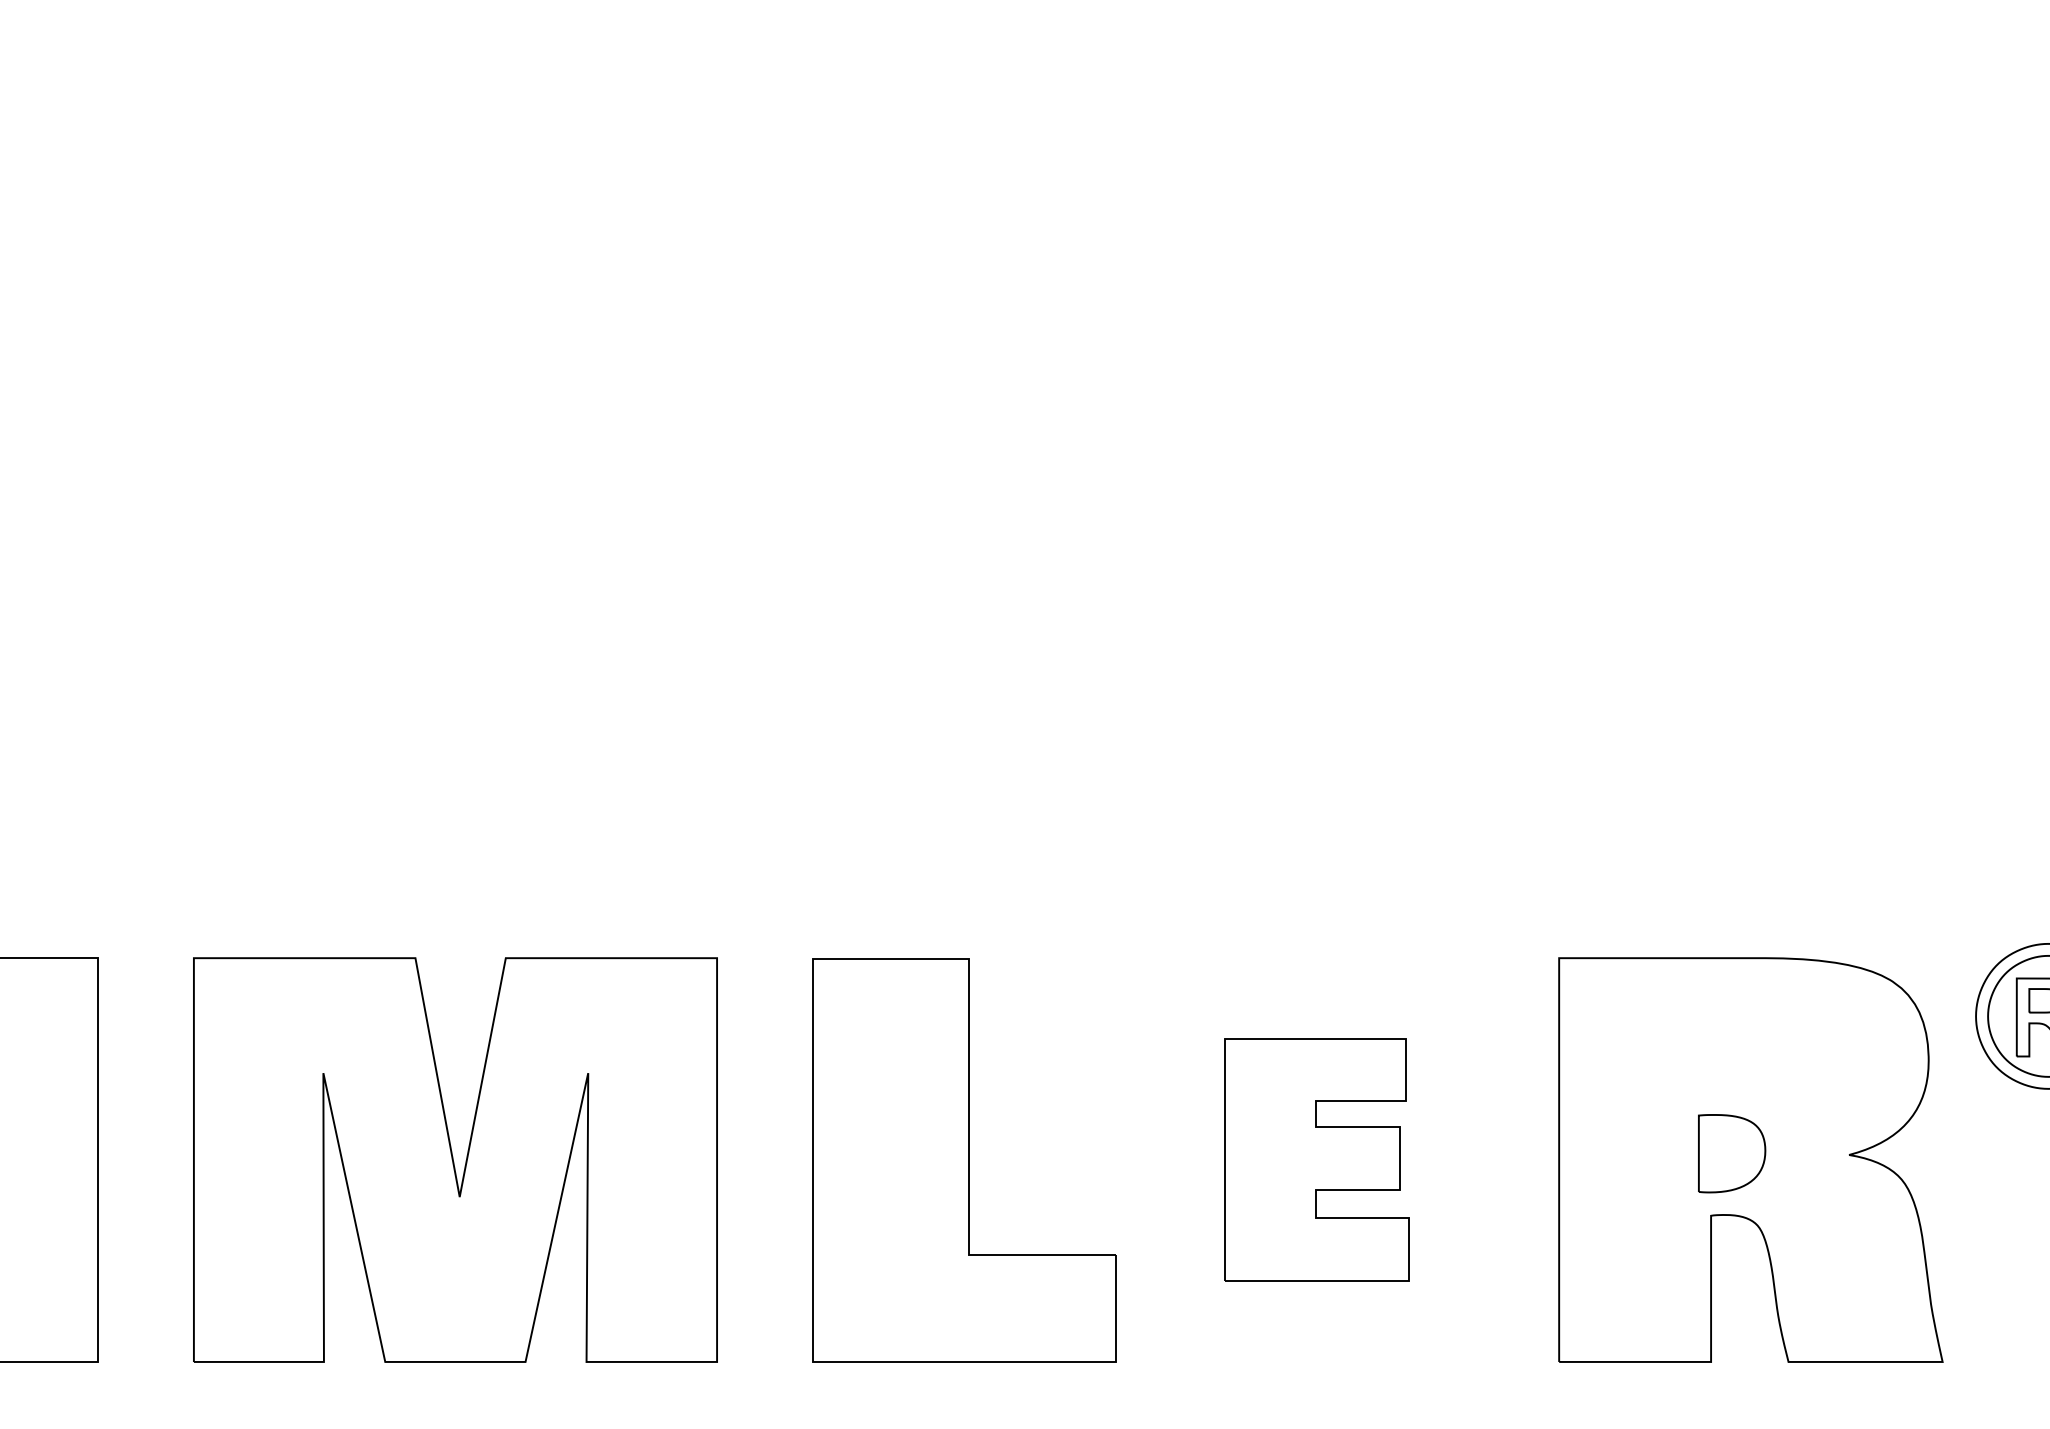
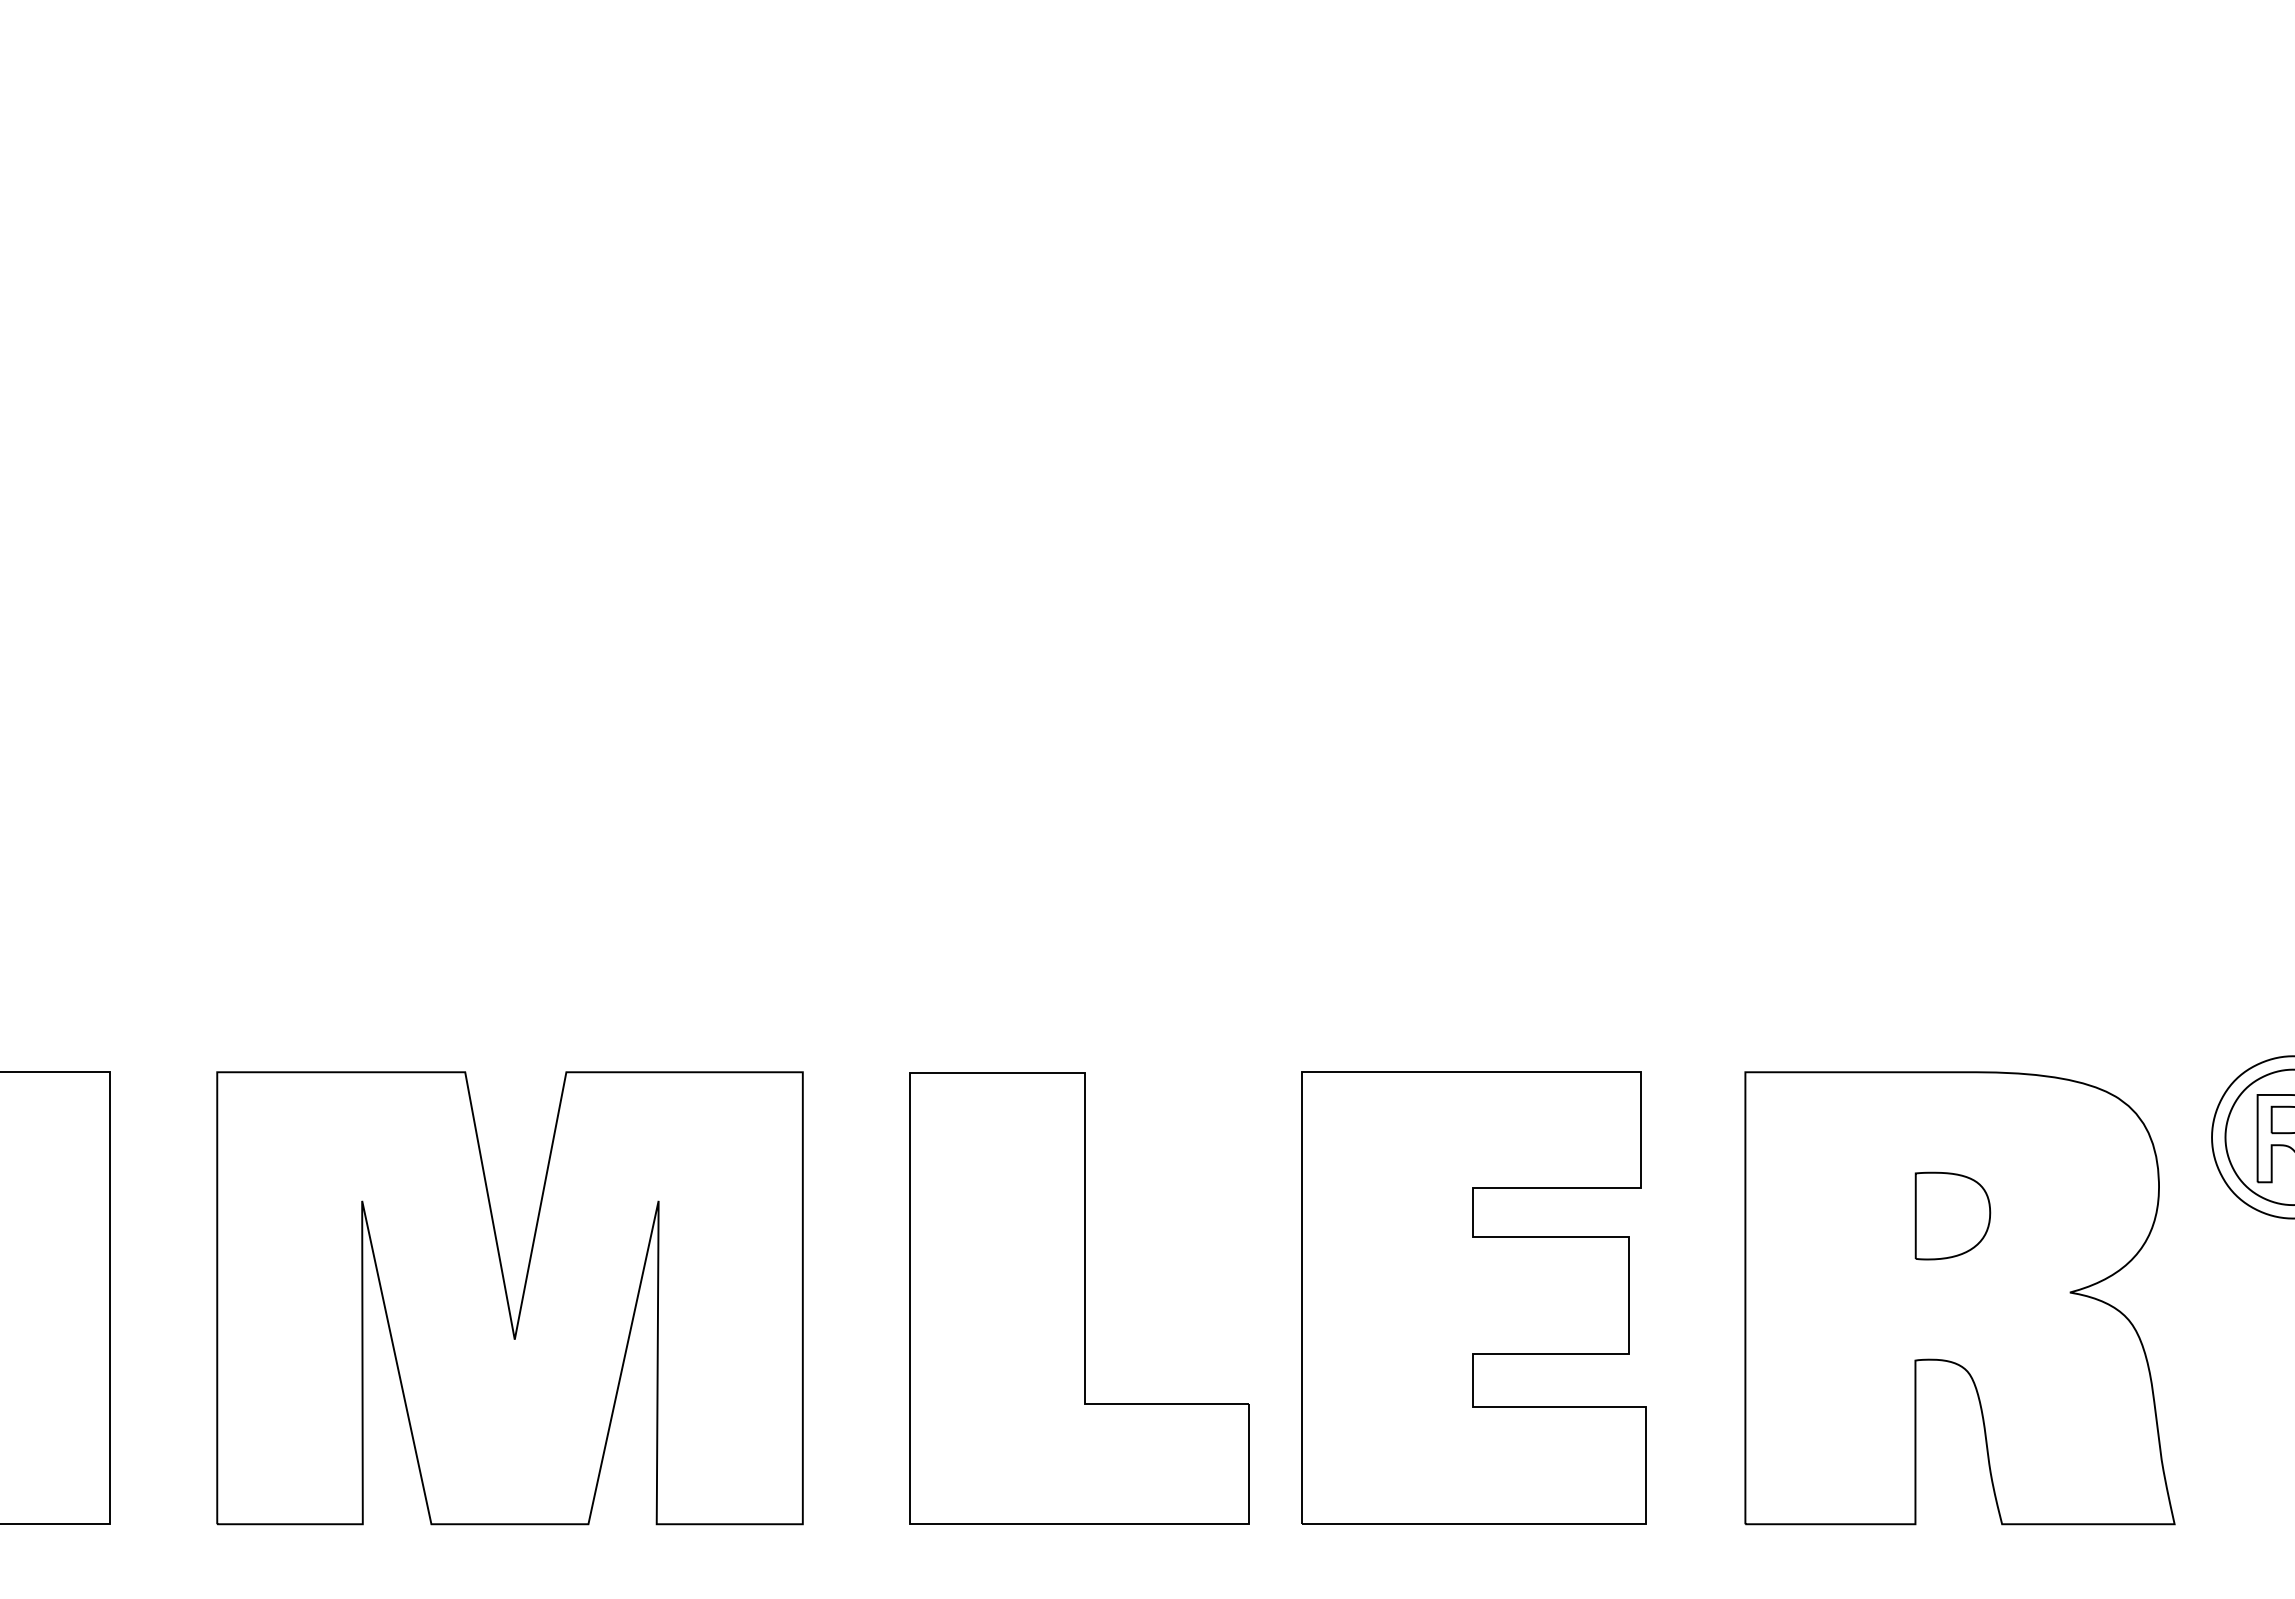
part: (1731, 1153) -> (1952, 1215), moved
part: (1316, 1159) -> (1473, 1297), size x1.67

